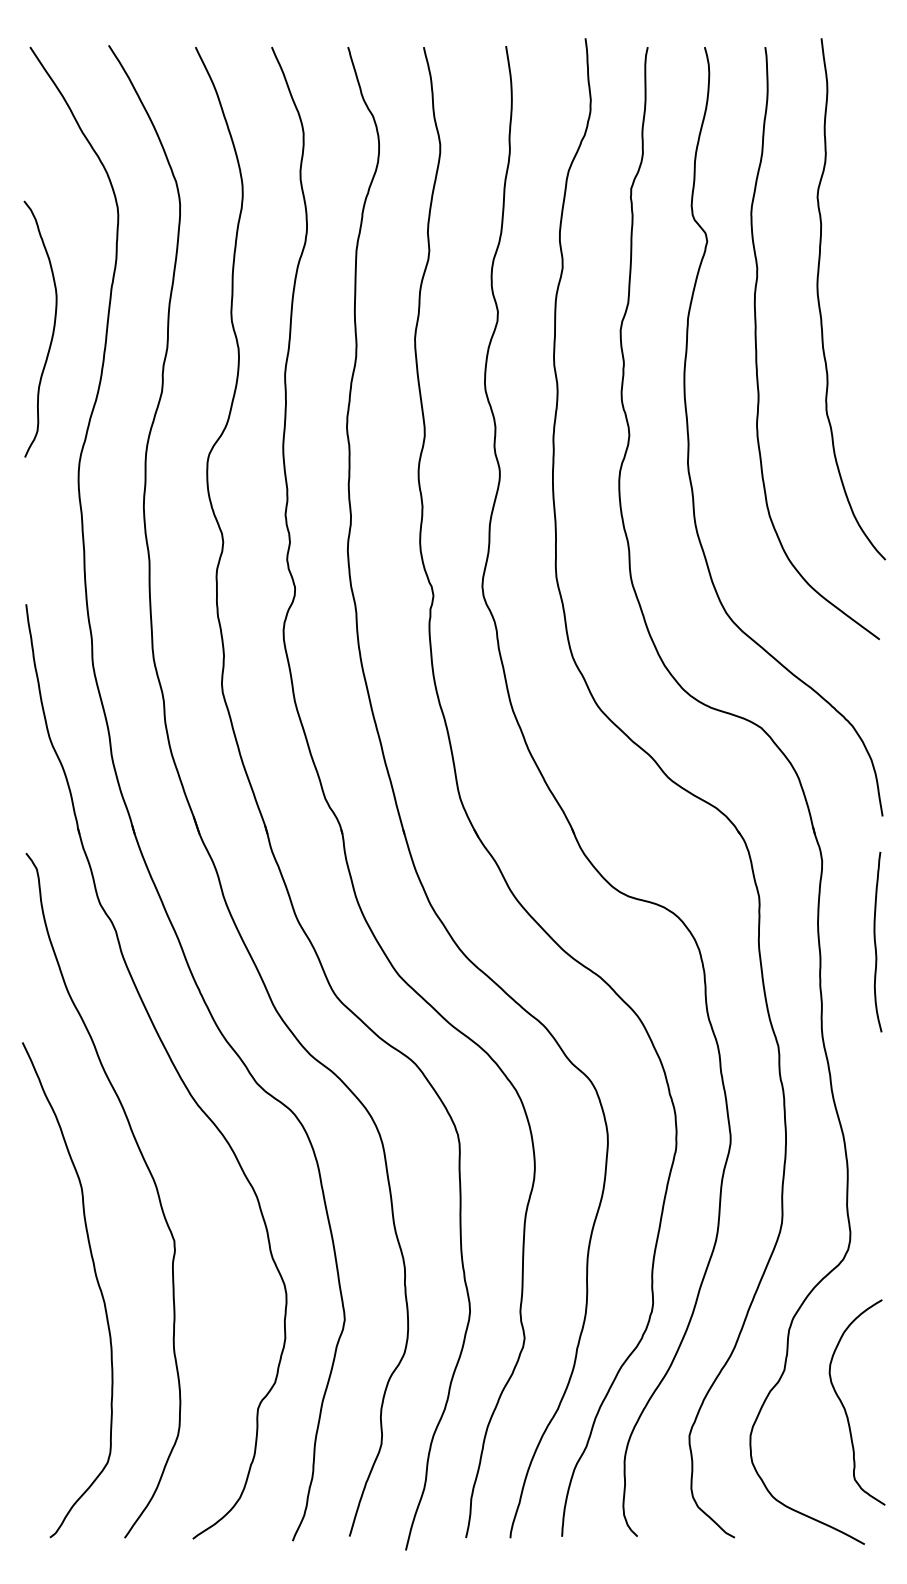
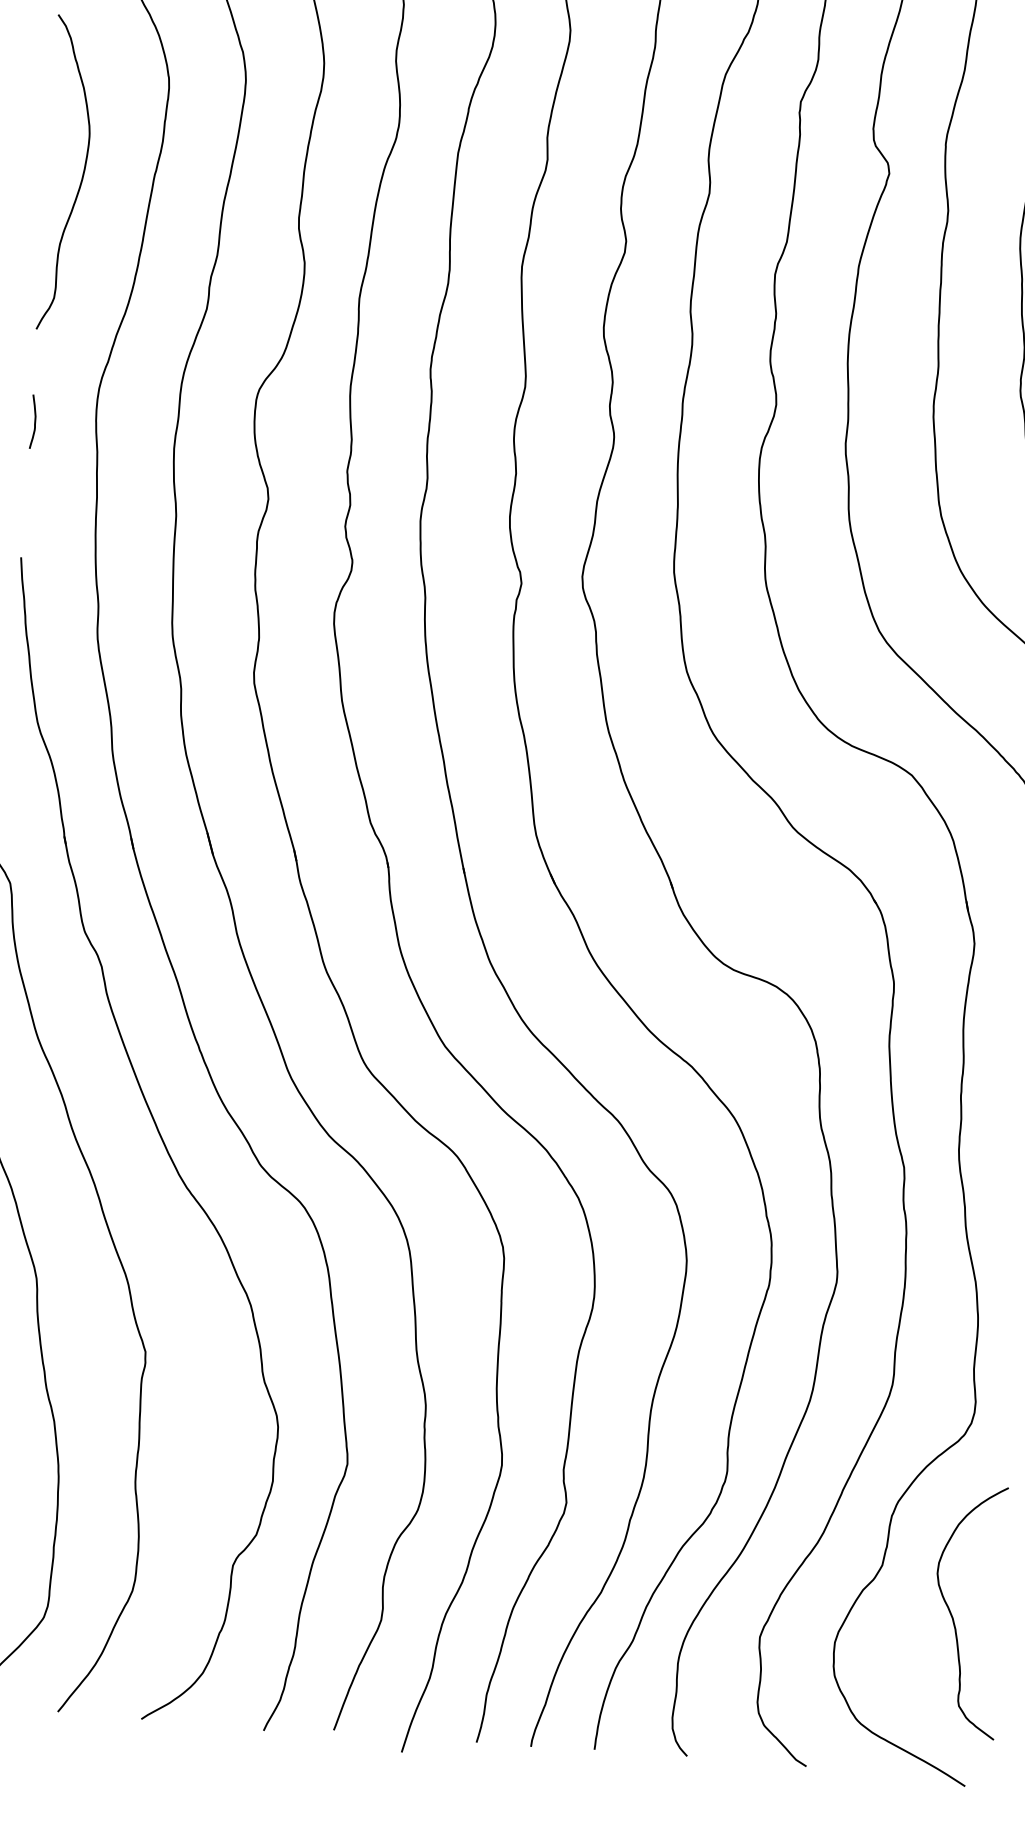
curve: (52, 330) -> (81, 175), moved
curve: (28, 493) -> (33, 421), added

